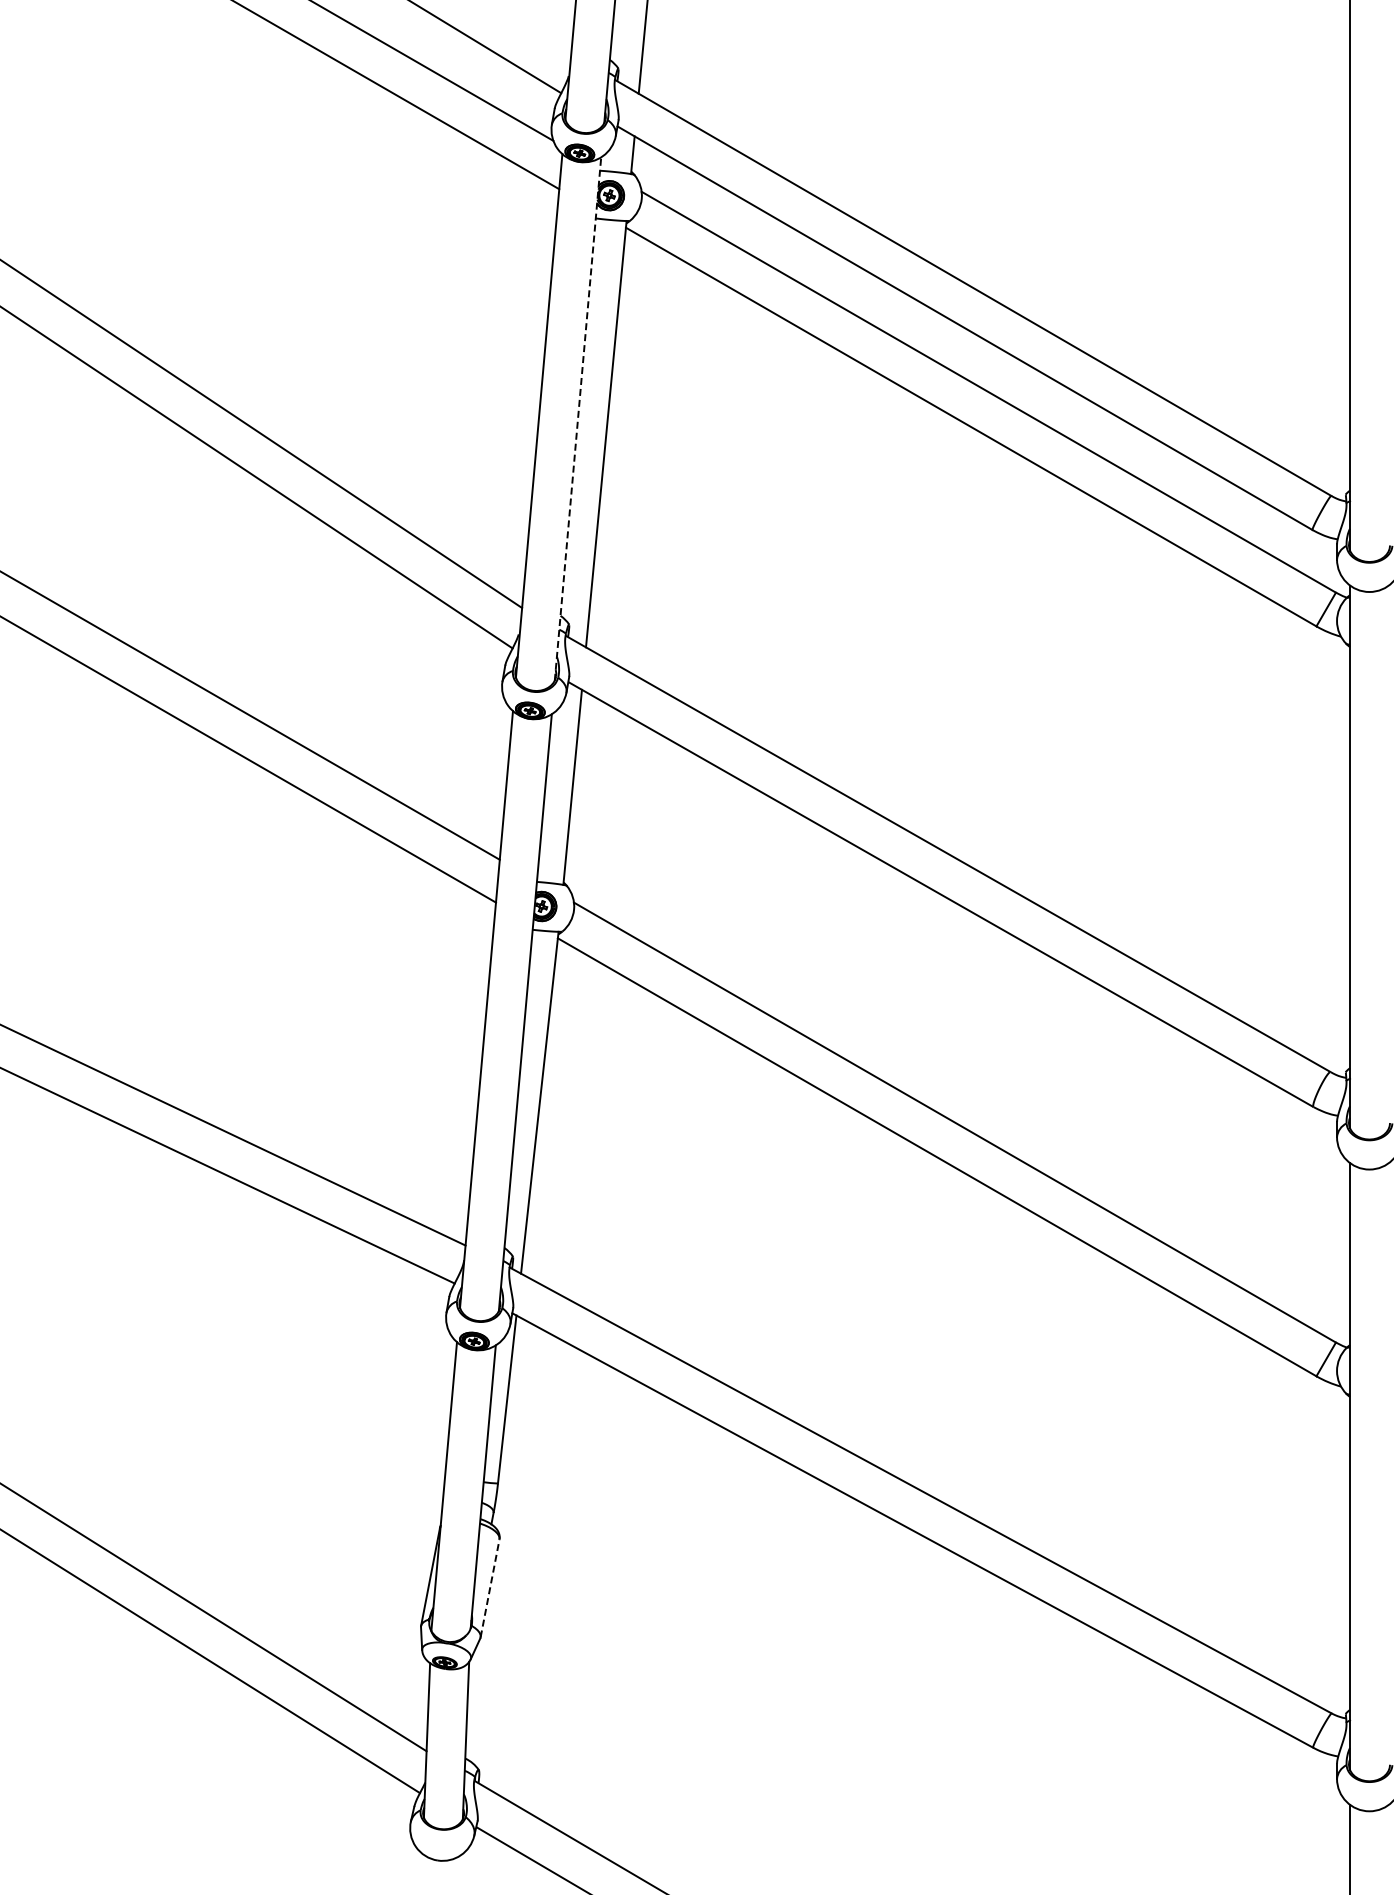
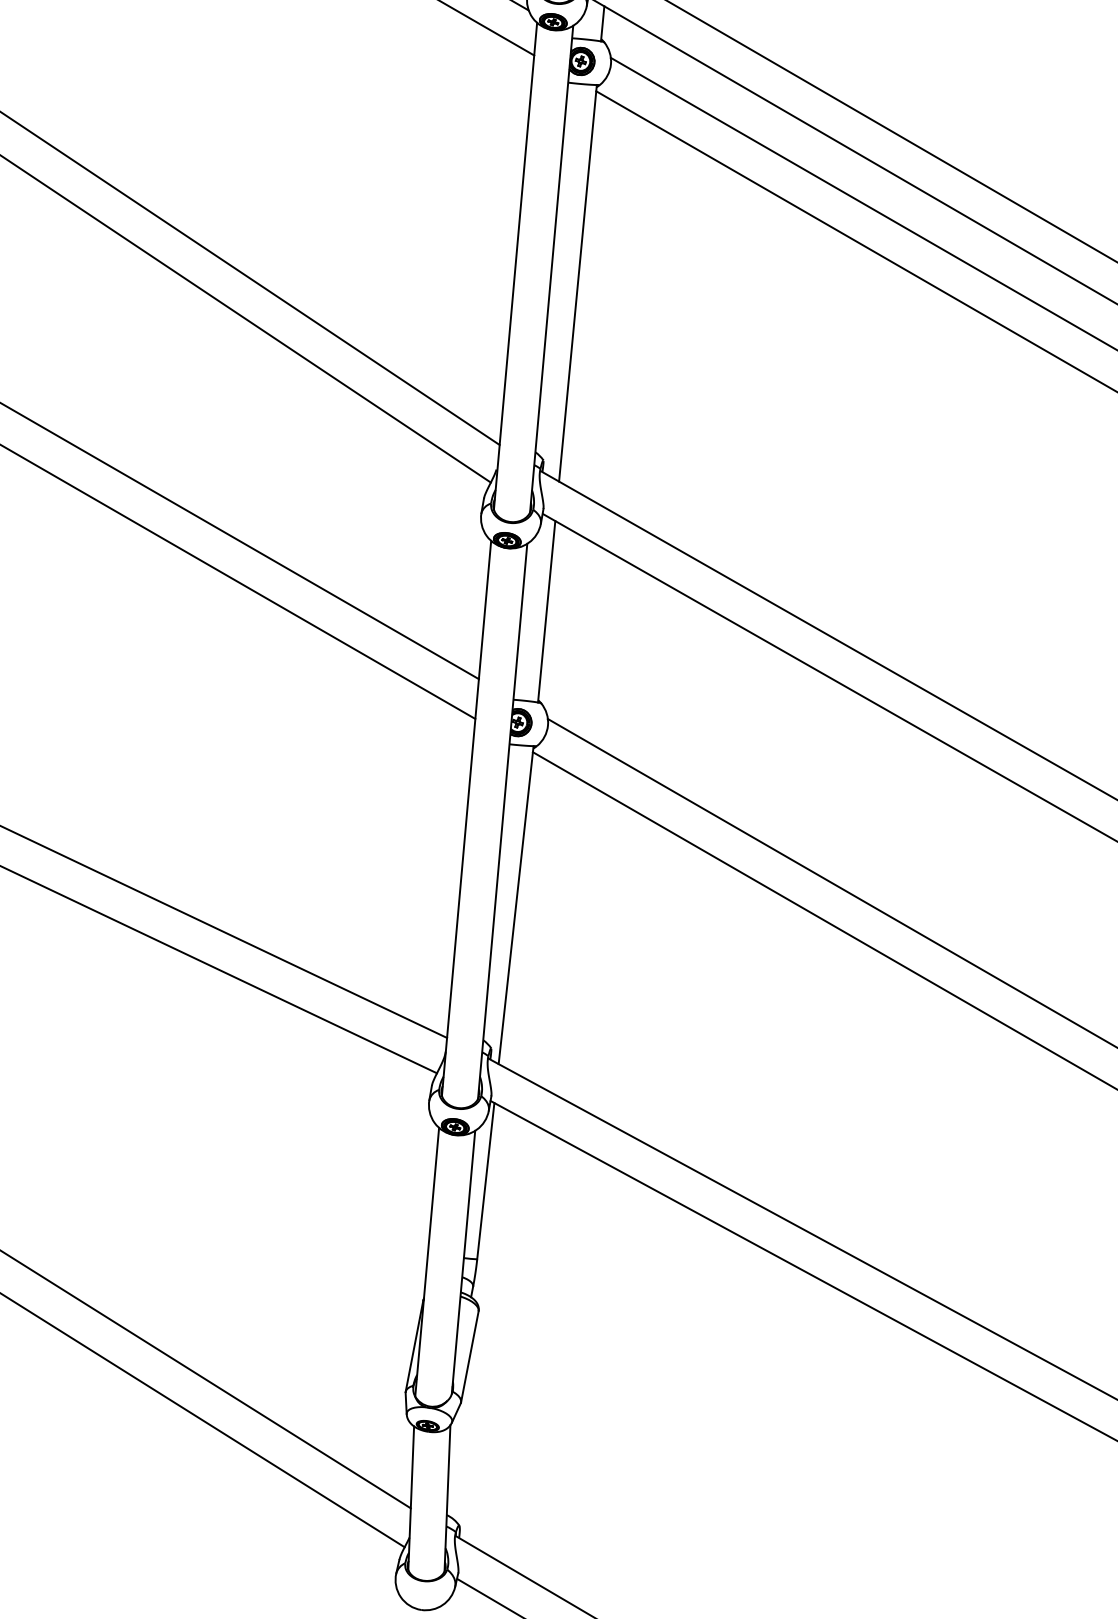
line: (578, 419) -> (552, 269), dashed -> solid
line: (490, 1588) -> (470, 1356), dashed -> solid

